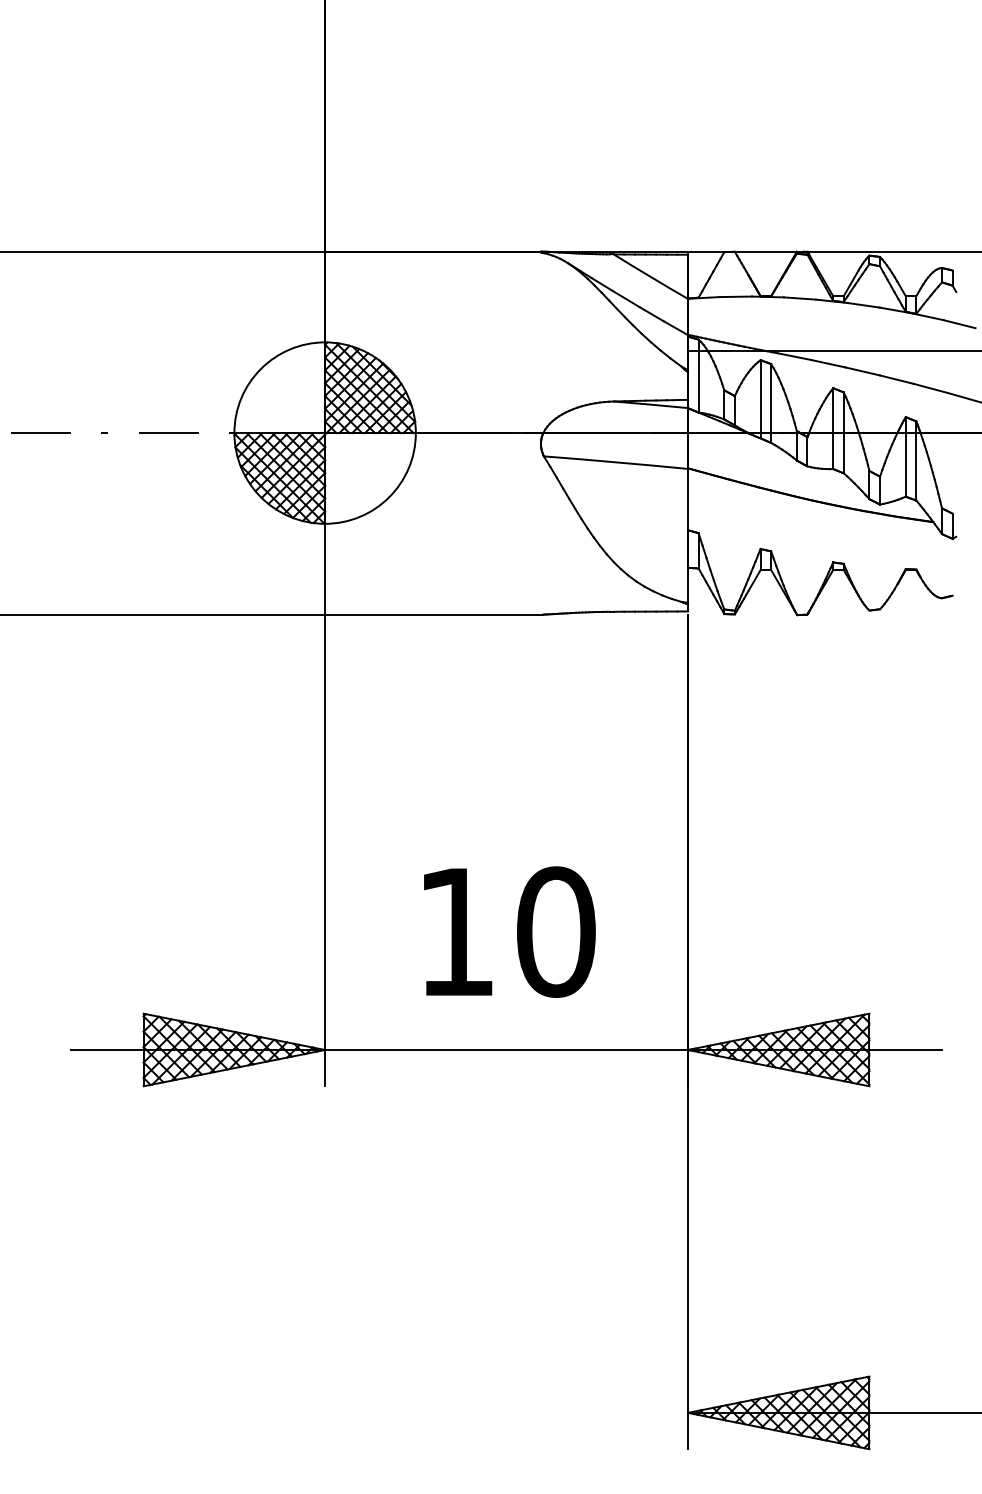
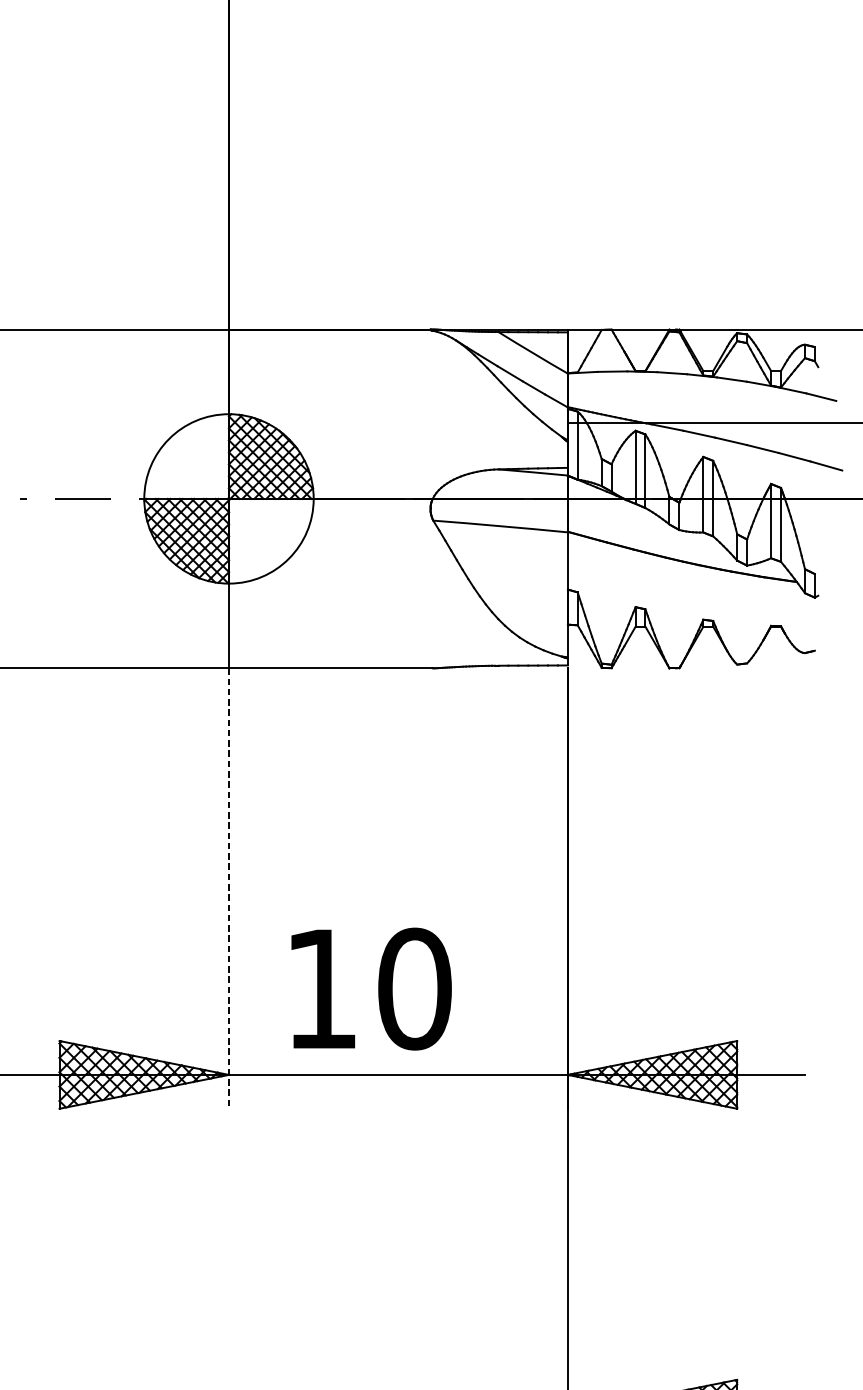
line: (325, 850) -> (229, 888), solid -> dashed
text: (509, 931) -> (371, 988), moved

